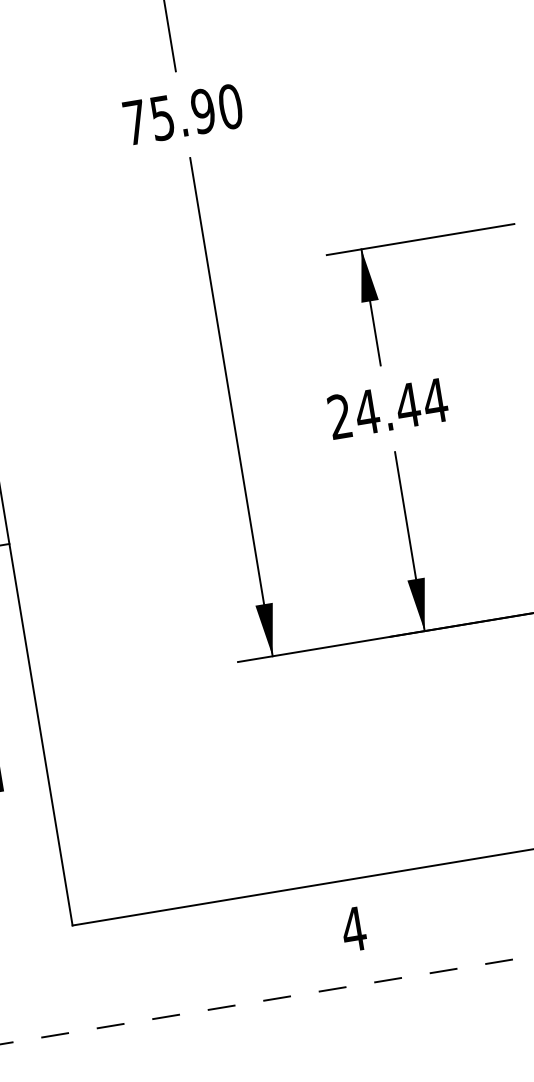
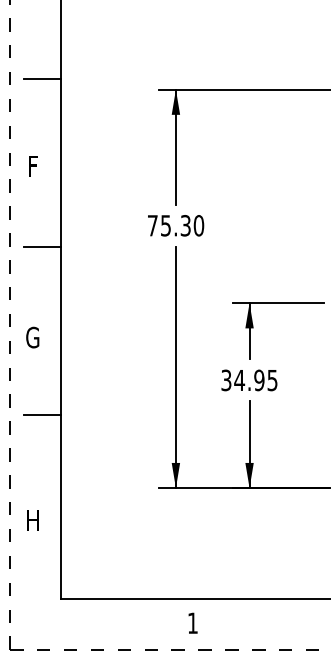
text: (202, 110) -> (185, 225), 75.90 -> 75.30
text: (387, 408) -> (249, 380), 24.44 -> 34.95
text: (352, 927) -> (192, 622), 4 -> 1

